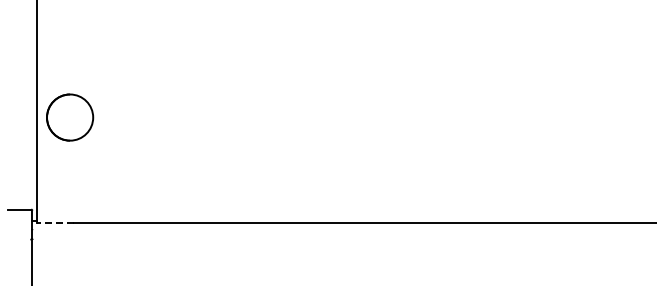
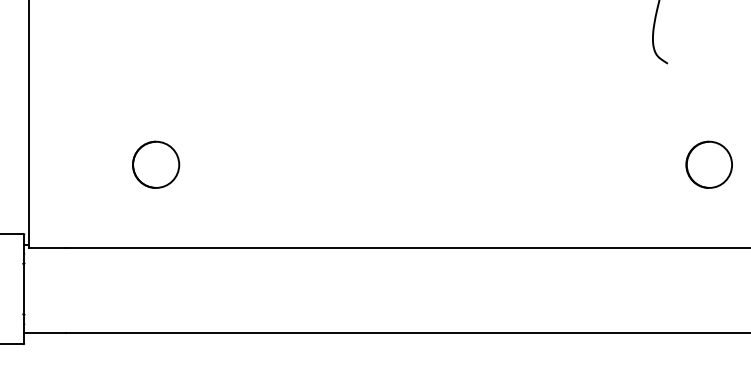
part: (70, 117) -> (156, 164), moved
line: (55, 223) -> (47, 247), dashed -> solid

